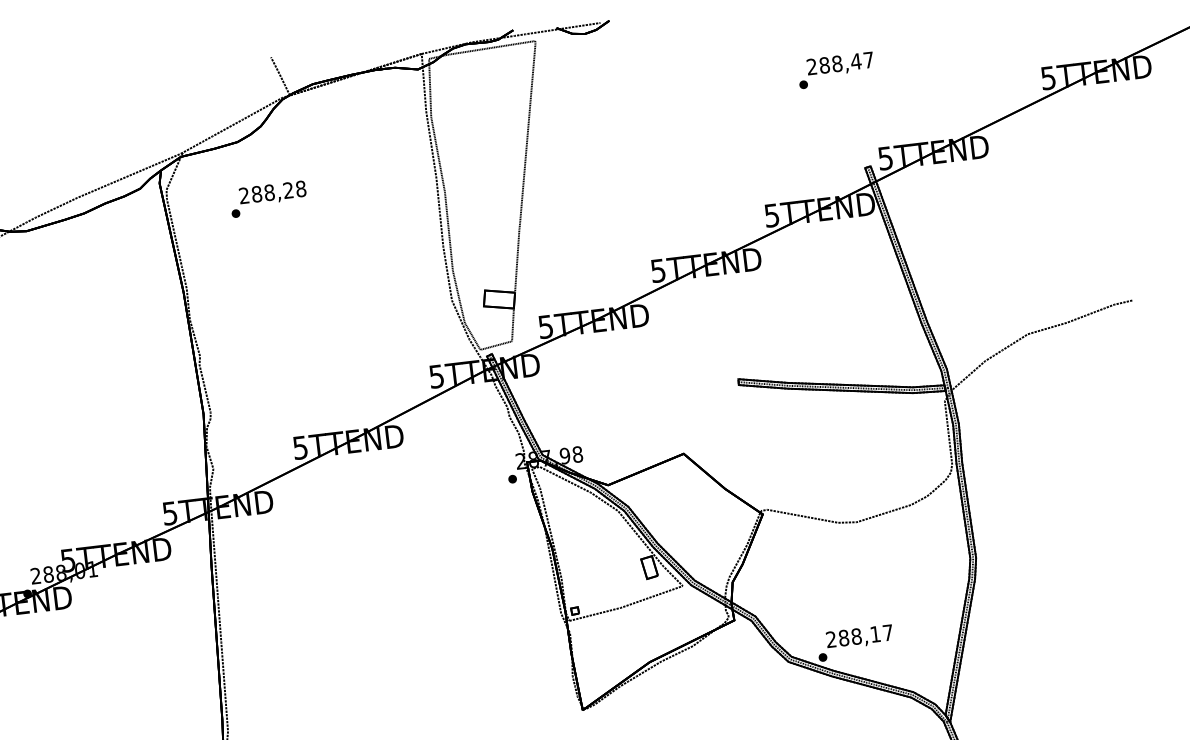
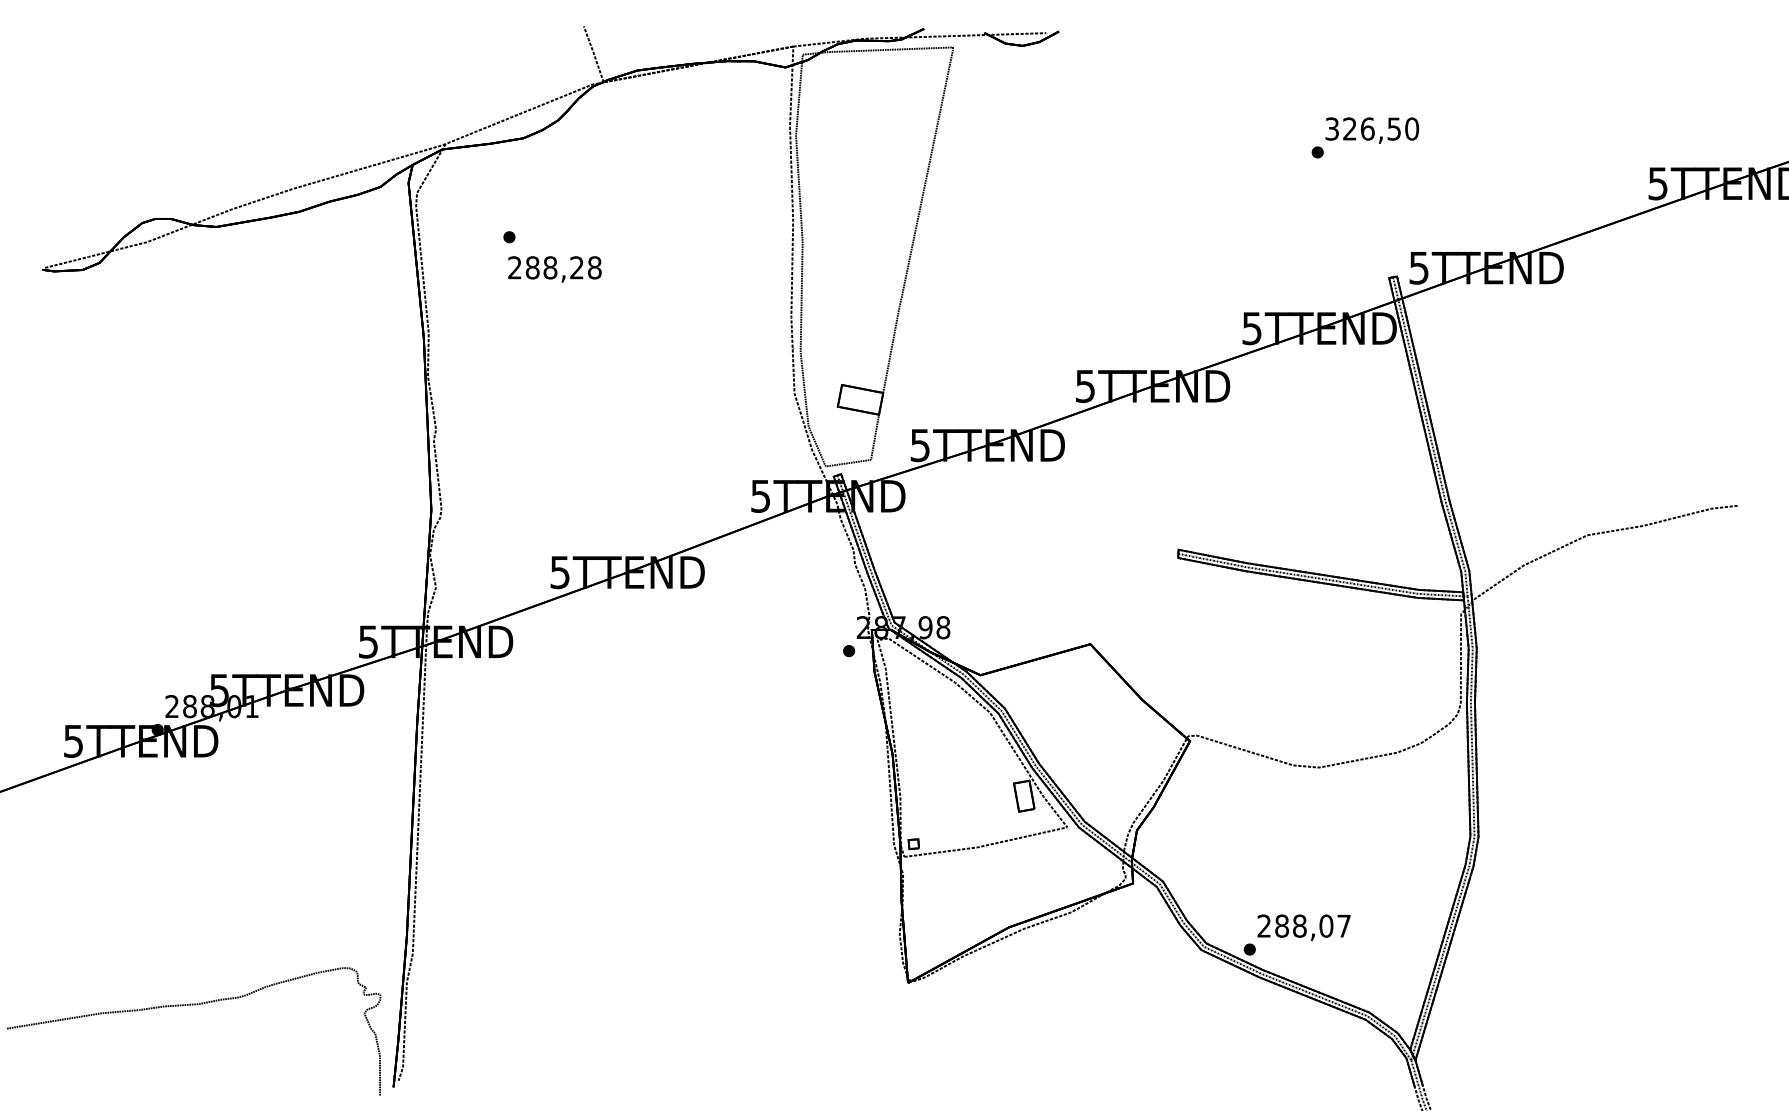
text: (840, 63) -> (1372, 128), 288,47 -> 326,50
text: (272, 193) -> (554, 269), moved
text: (875, 633) -> (1326, 925), 288,17 -> 288,07

